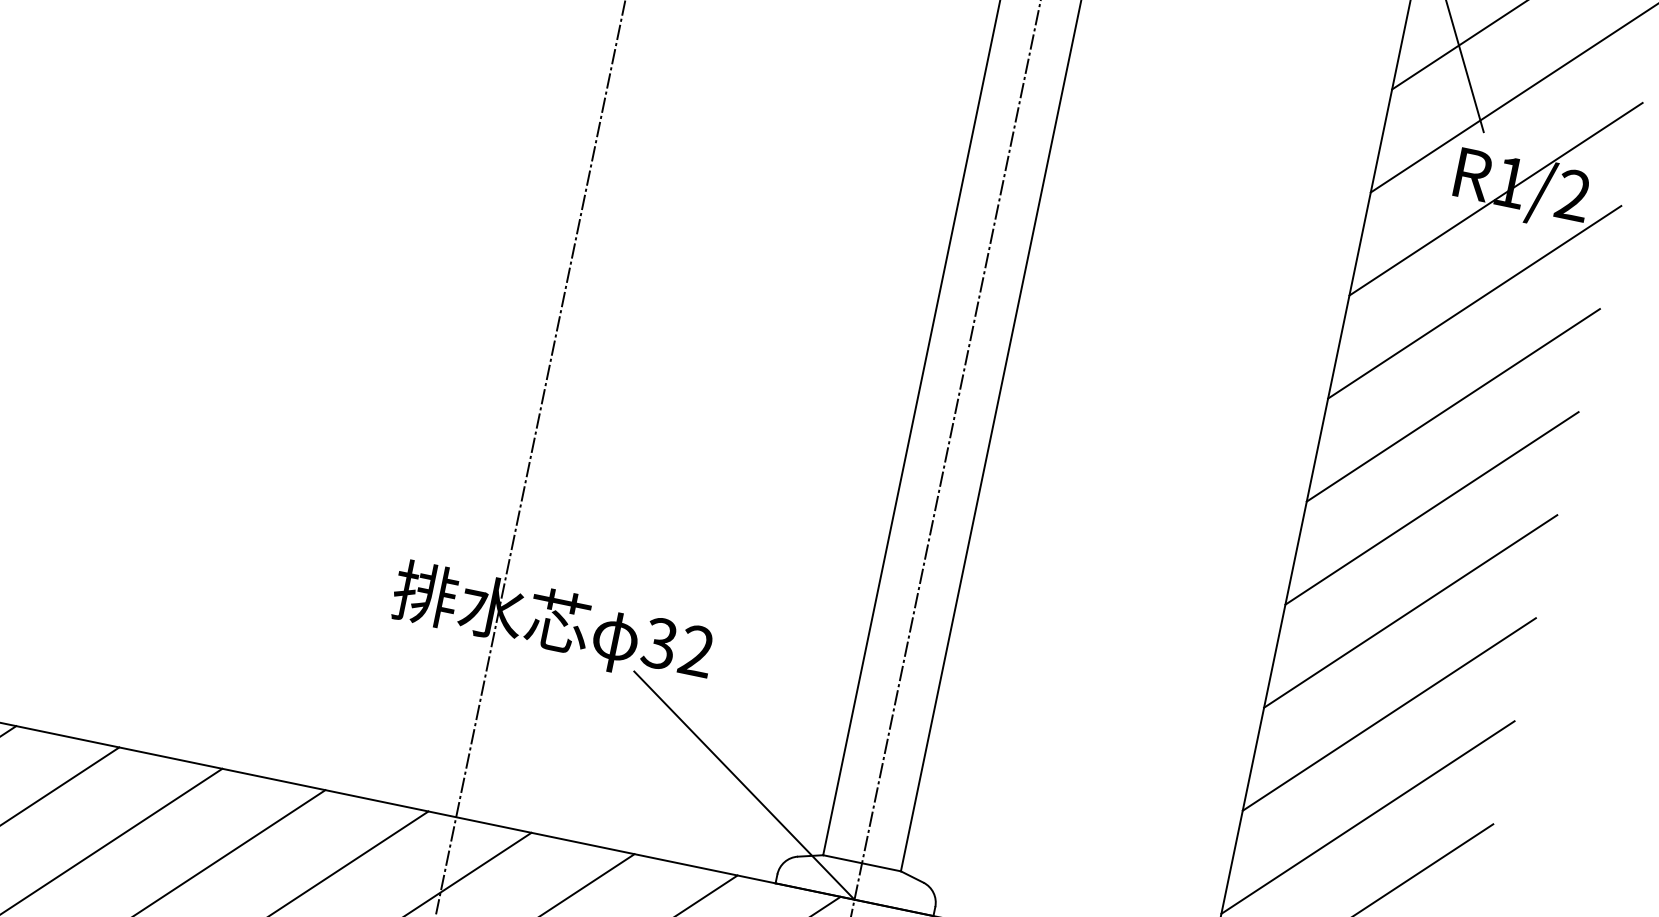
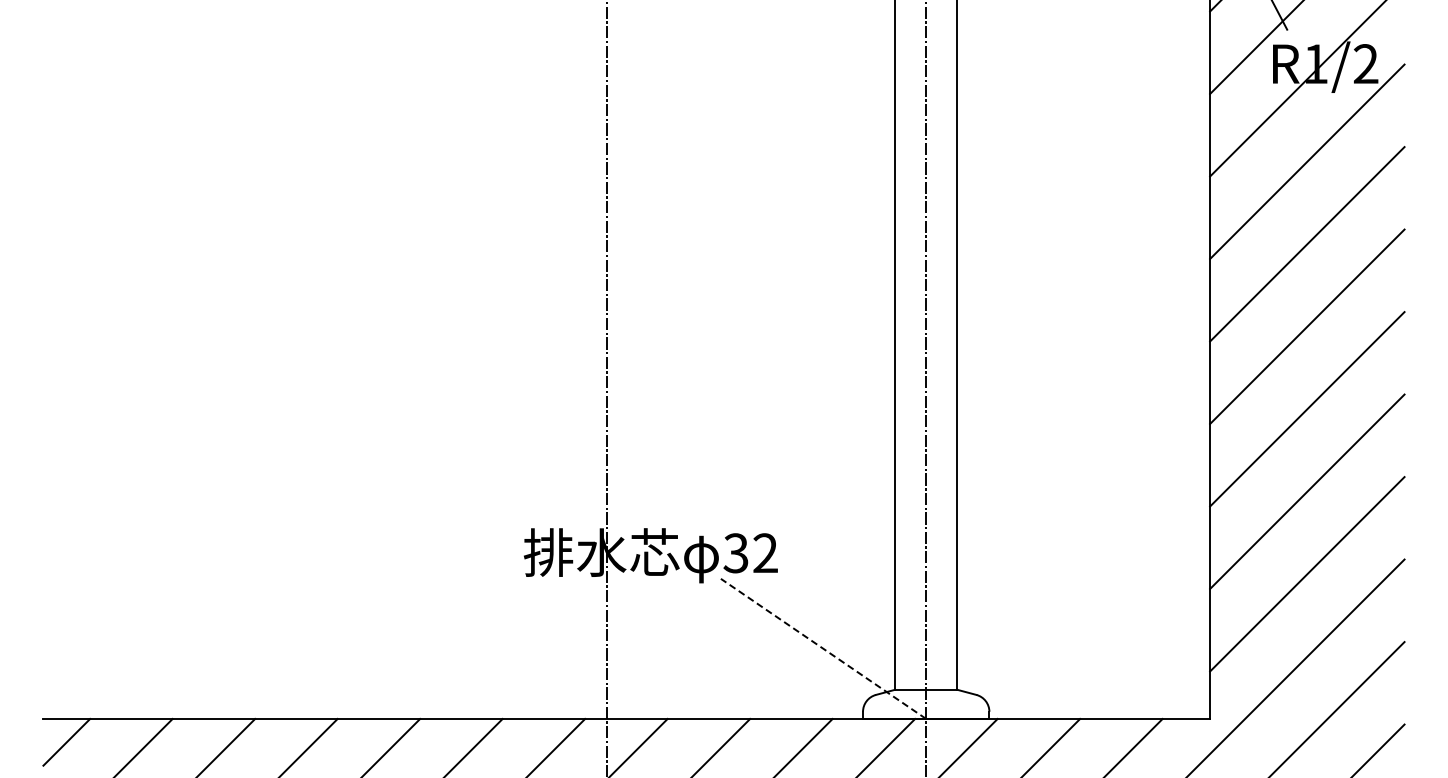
line: (744, 785) -> (823, 648), solid -> dashed

